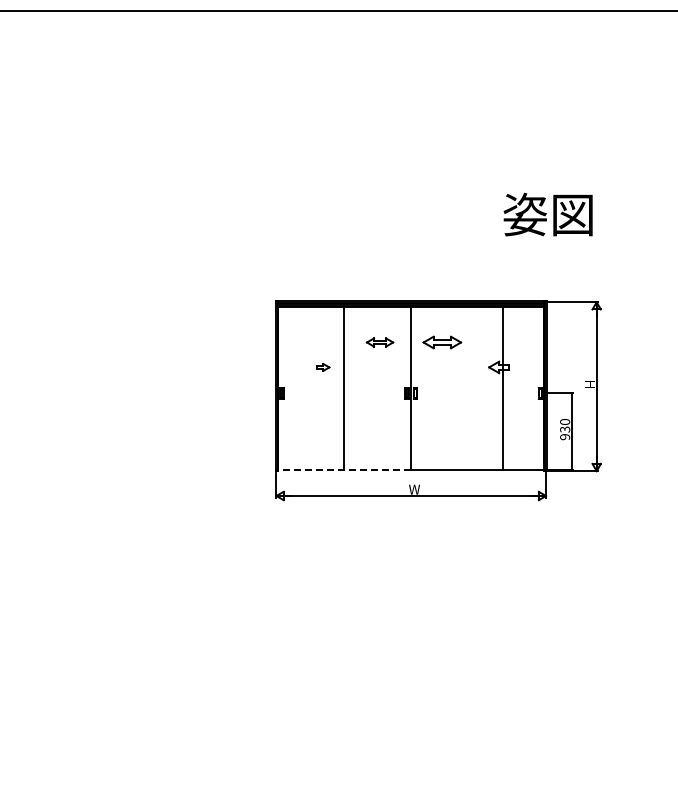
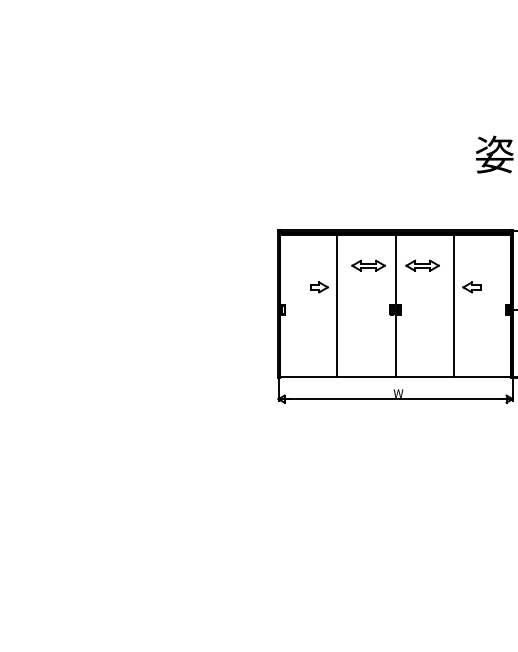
part: (379, 342) -> (368, 265), size x1.43
part: (323, 367) -> (319, 287), size x1.67
line: (502, 388) -> (454, 305), moved
line: (344, 470) -> (337, 376), dashed -> solid

